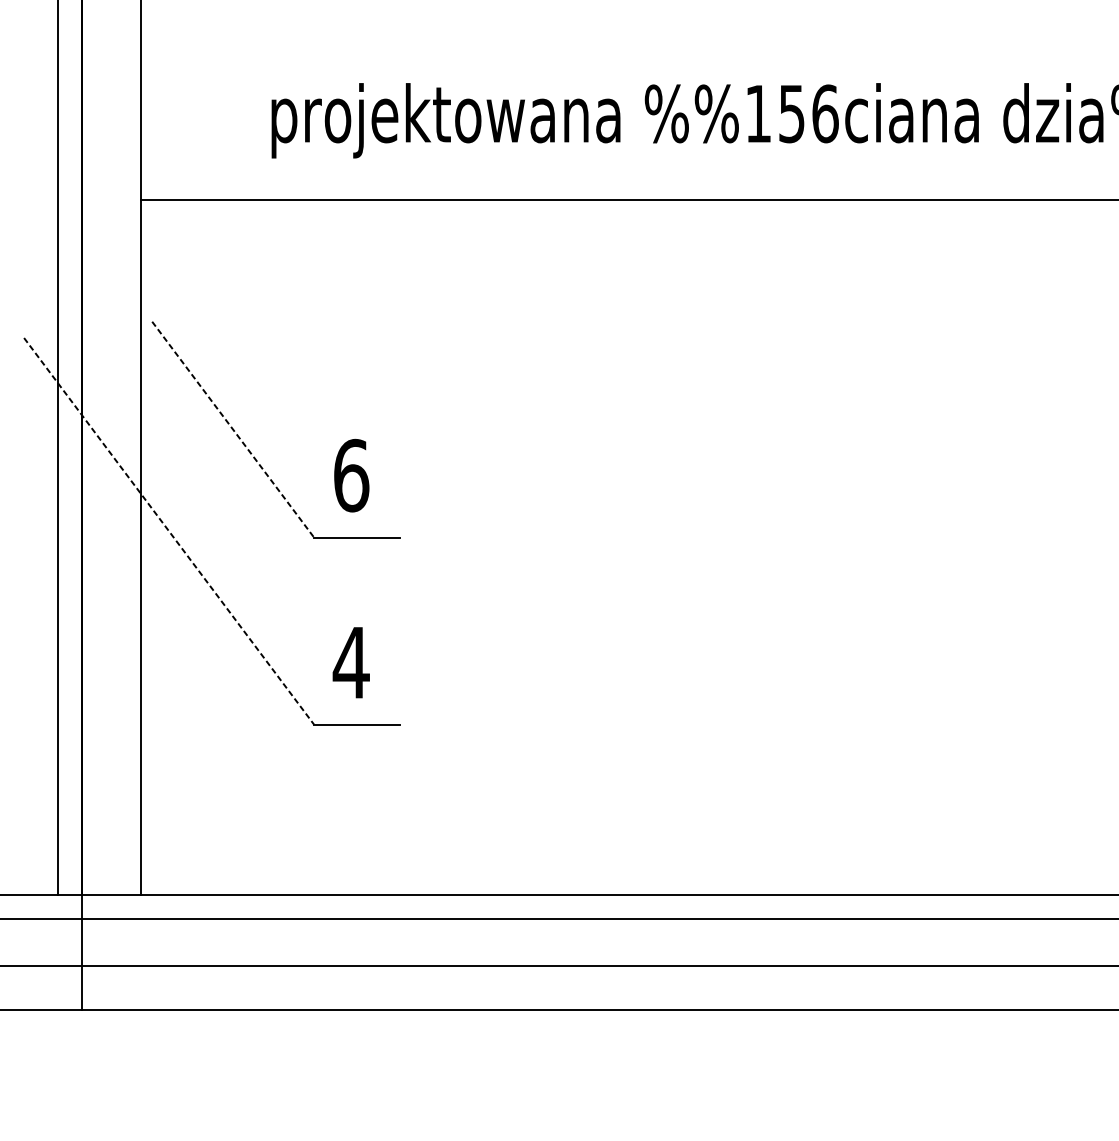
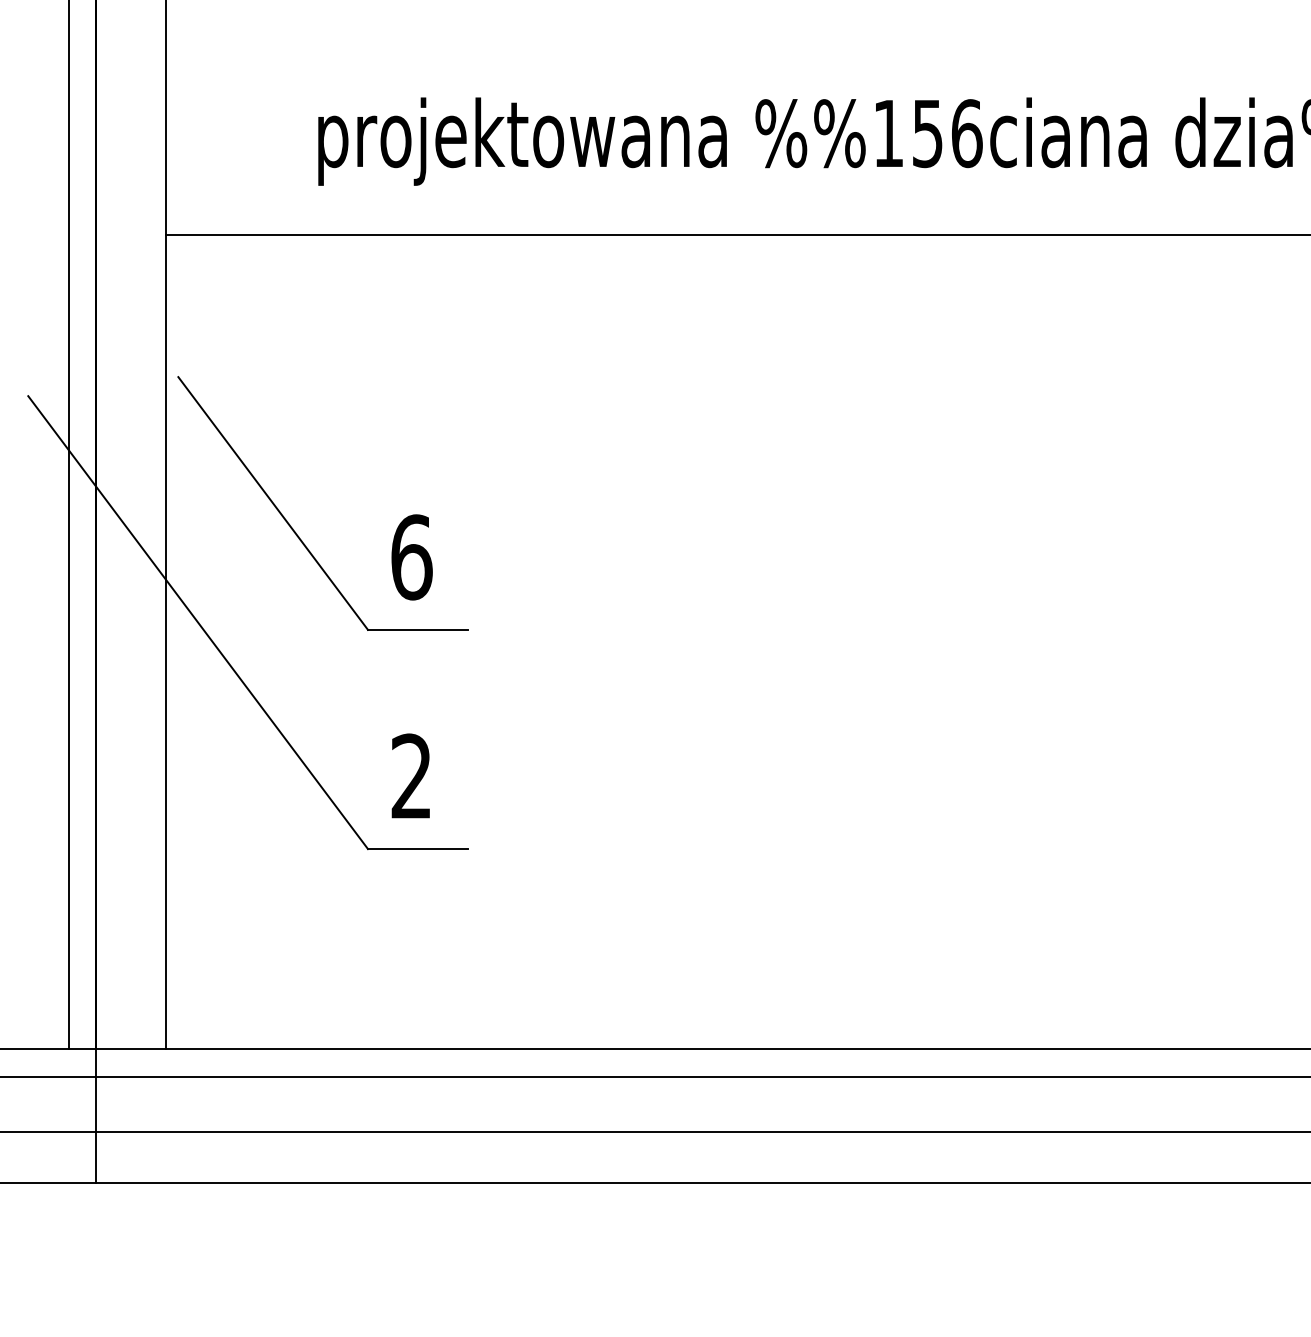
line: (233, 429) -> (273, 503), dashed -> solid
line: (169, 532) -> (198, 623), dashed -> solid
text: (351, 661) -> (411, 775), 4 -> 2

